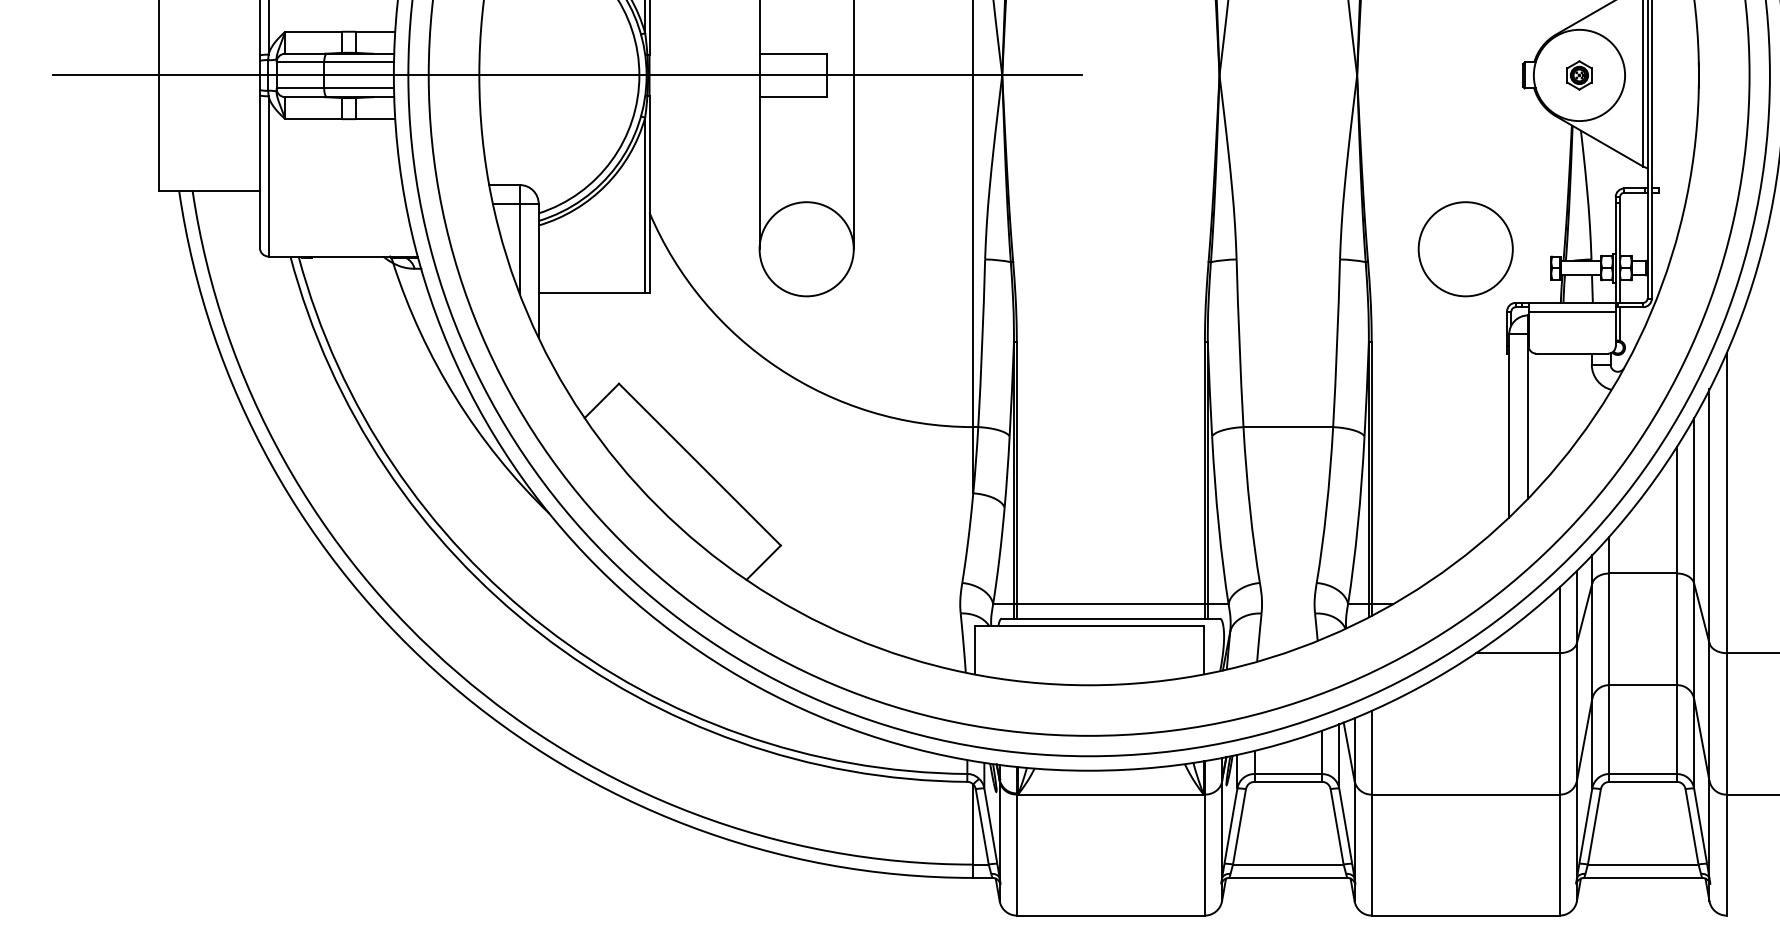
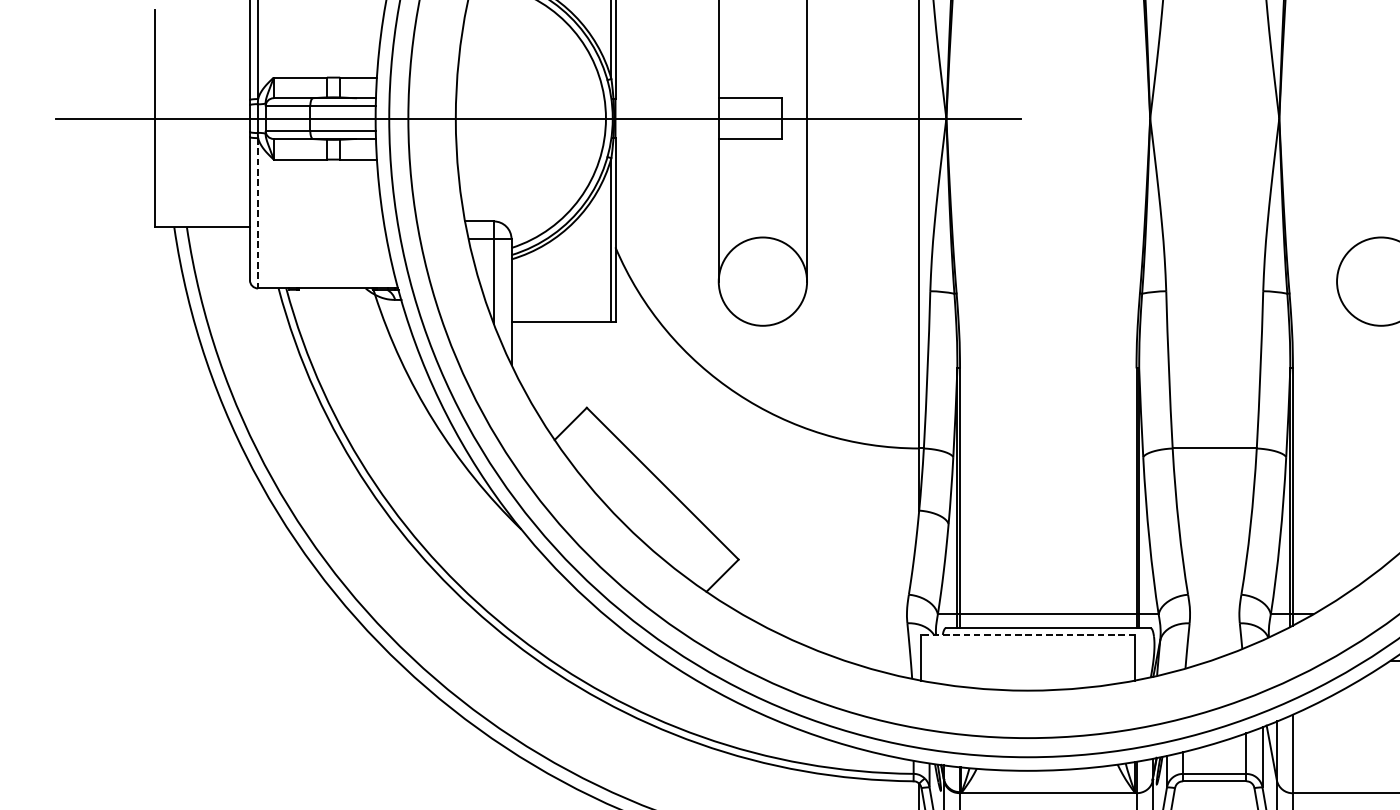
line: (268, 176) -> (258, 213), solid -> dashed
line: (1088, 625) -> (1027, 634), solid -> dashed

